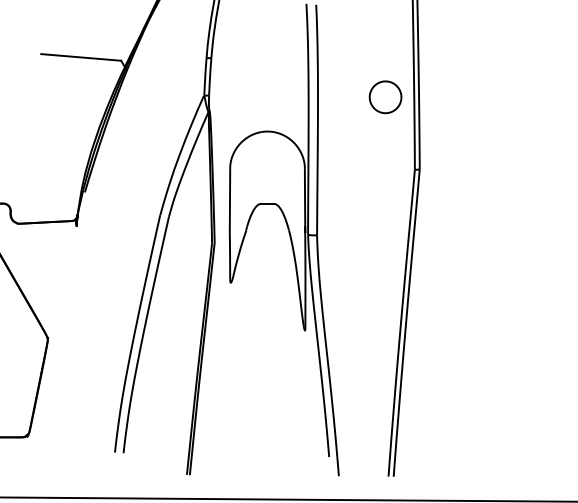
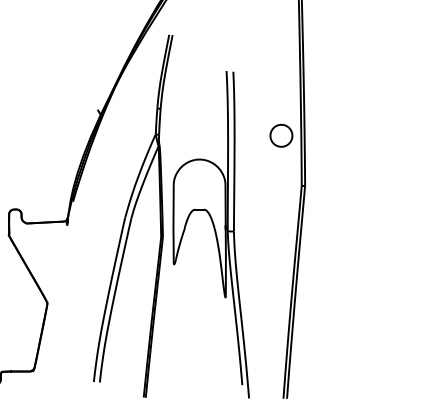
line: (81, 56) -> (70, 107), removed

